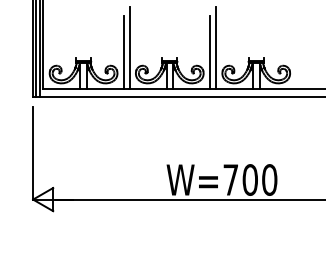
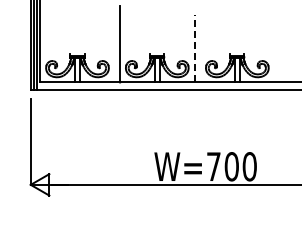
line: (216, 47) -> (200, 44), removed
line: (123, 52) -> (114, 48), removed
line: (209, 52) -> (194, 48), solid -> dashed

